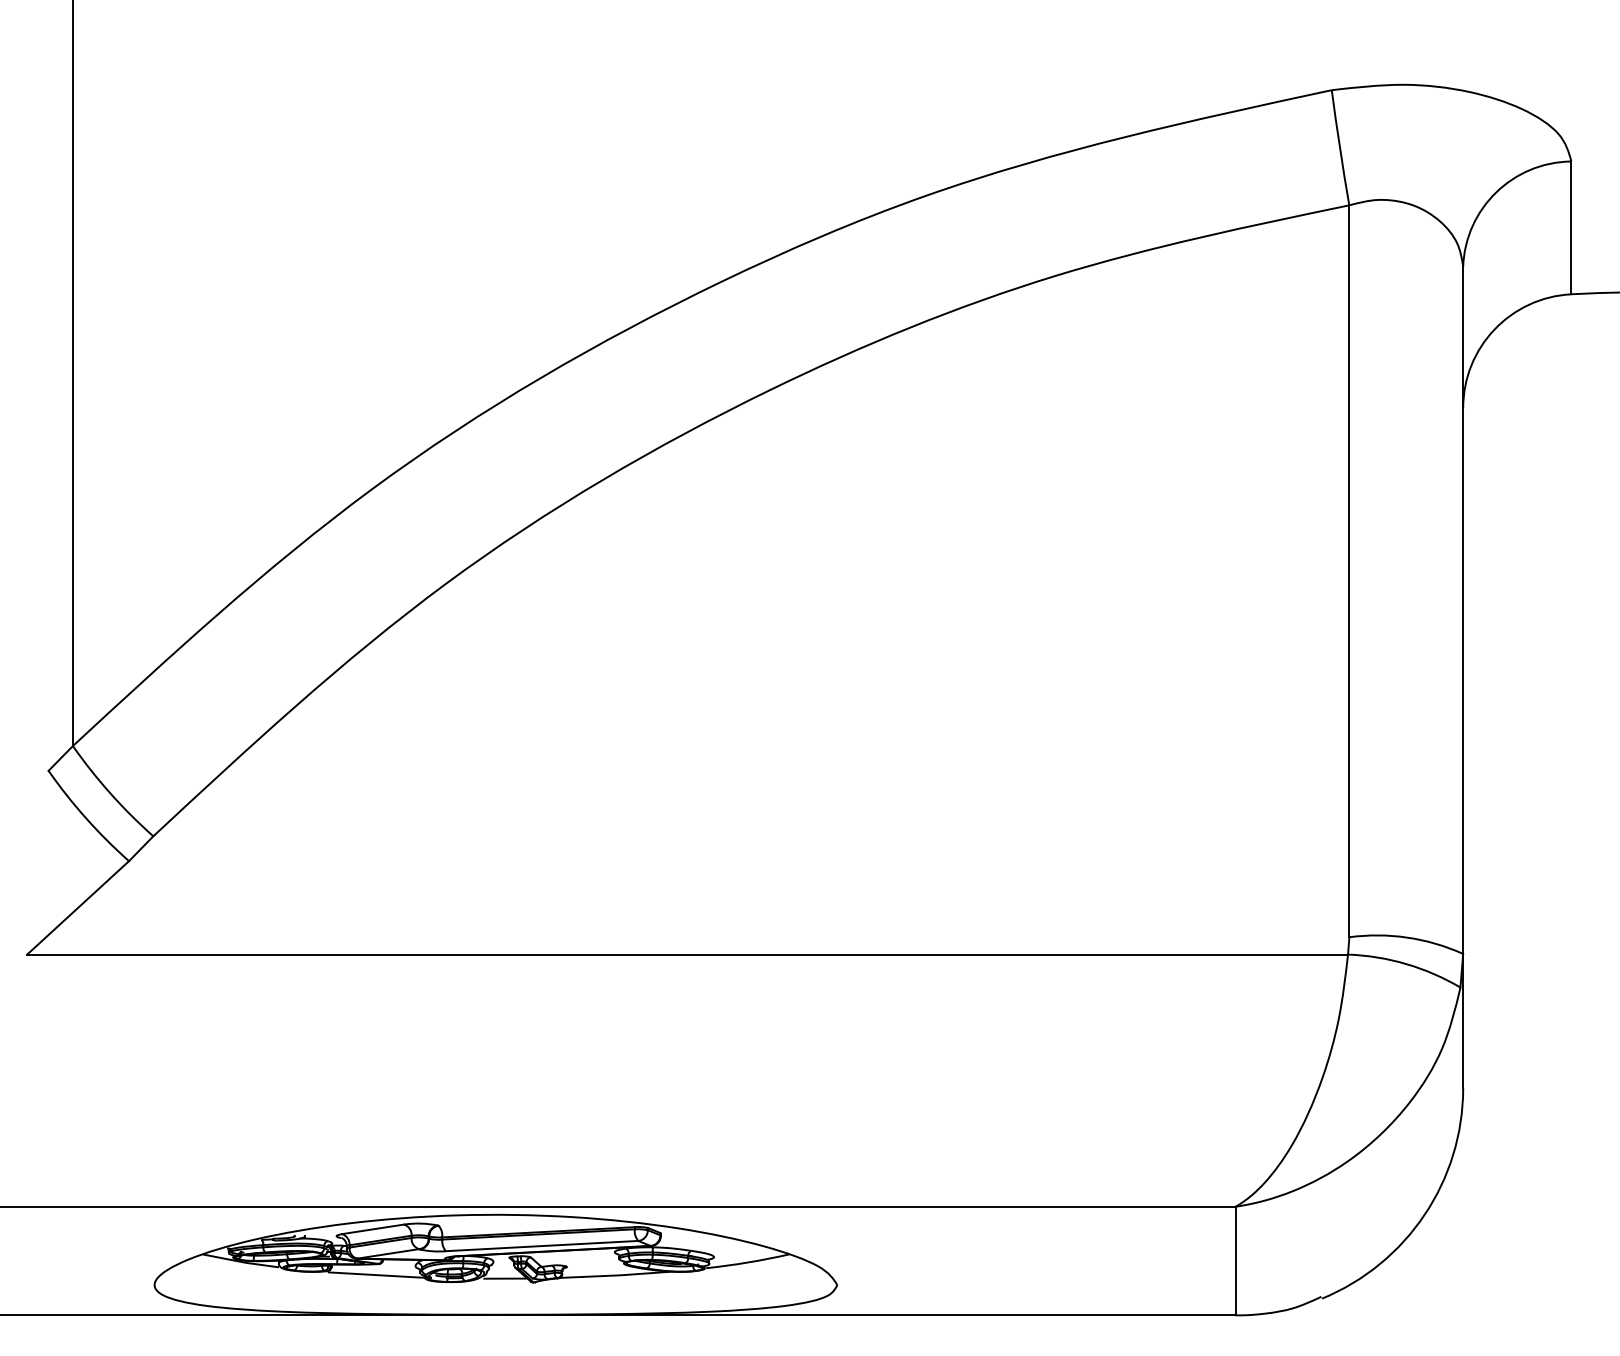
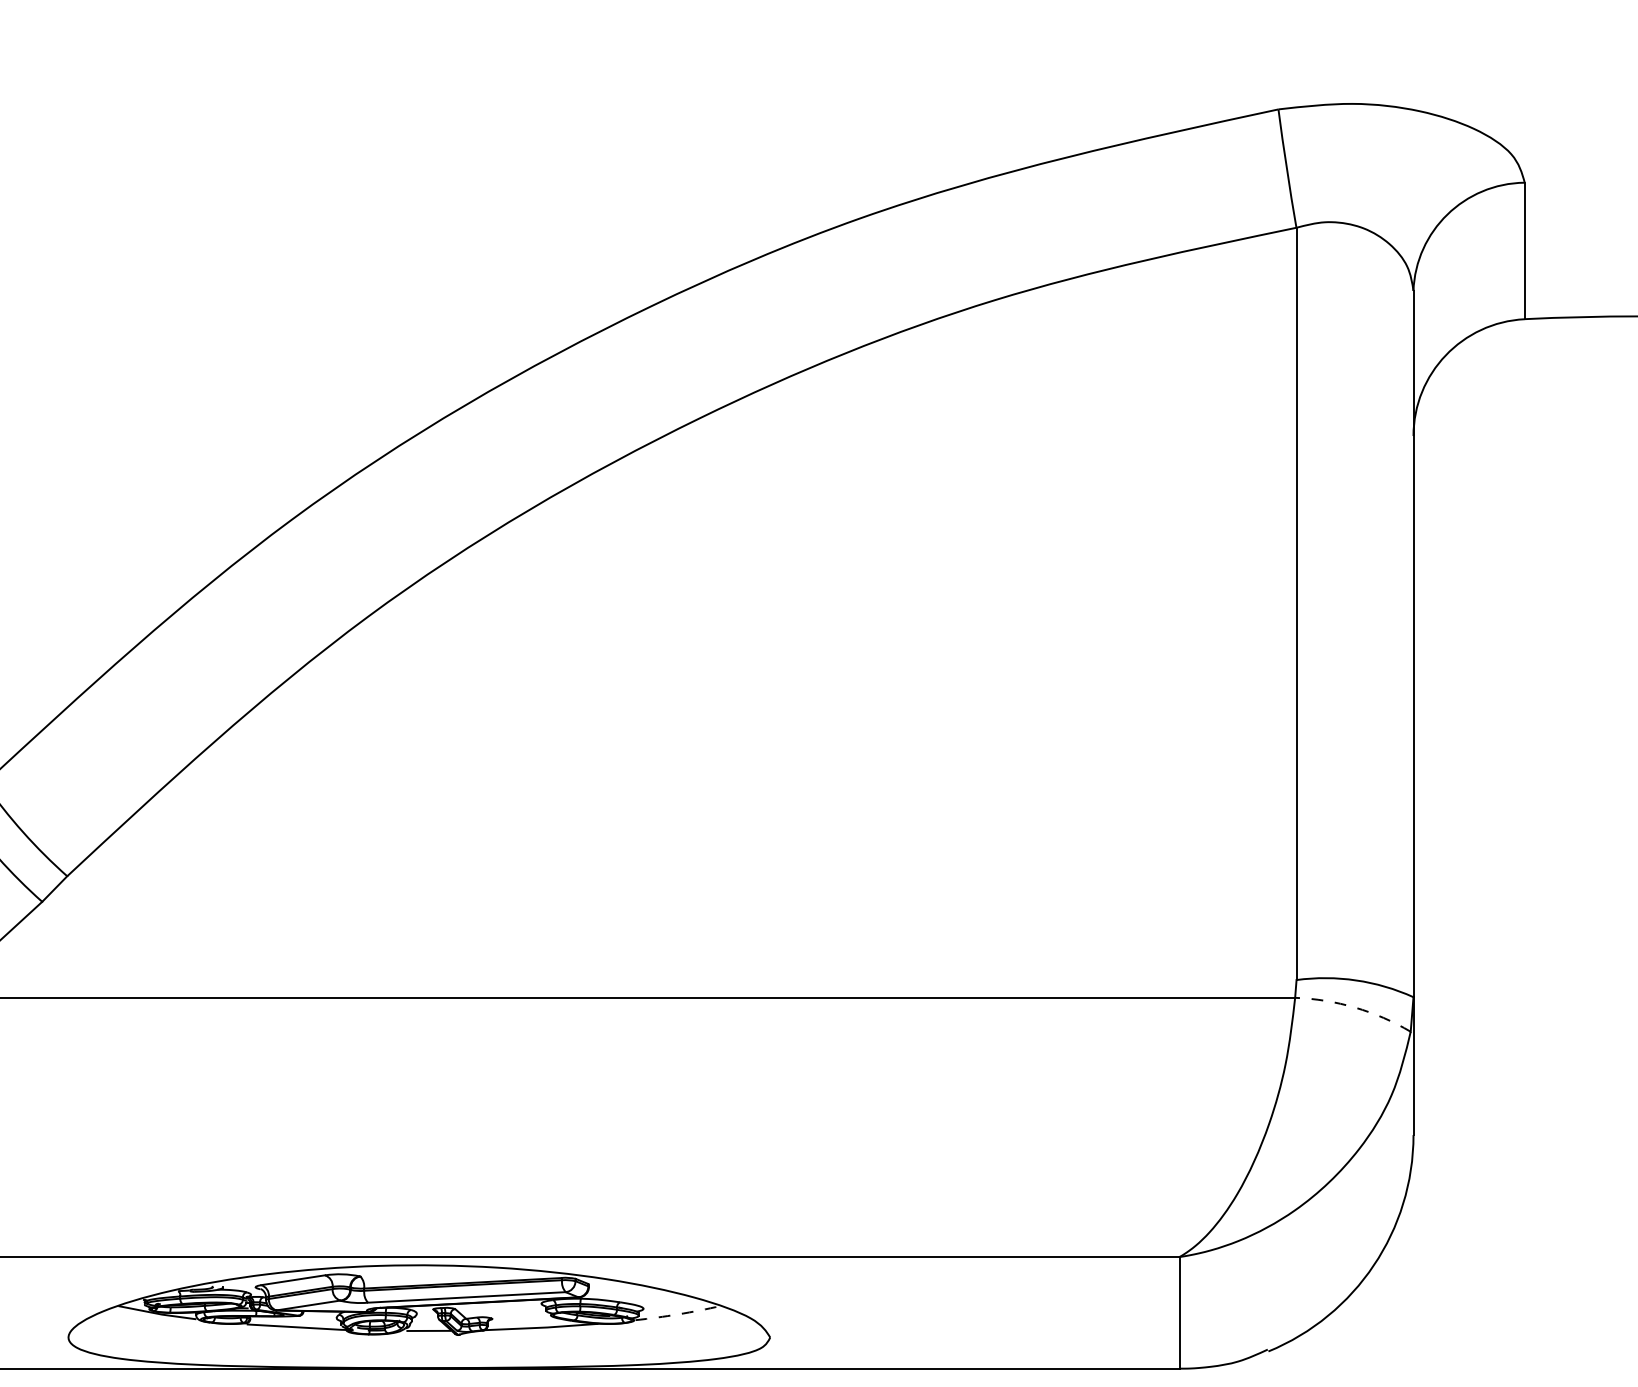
arc: (1406, 964) -> (1355, 1008), solid -> dashed
arc: (748, 1262) -> (678, 1314), solid -> dashed

